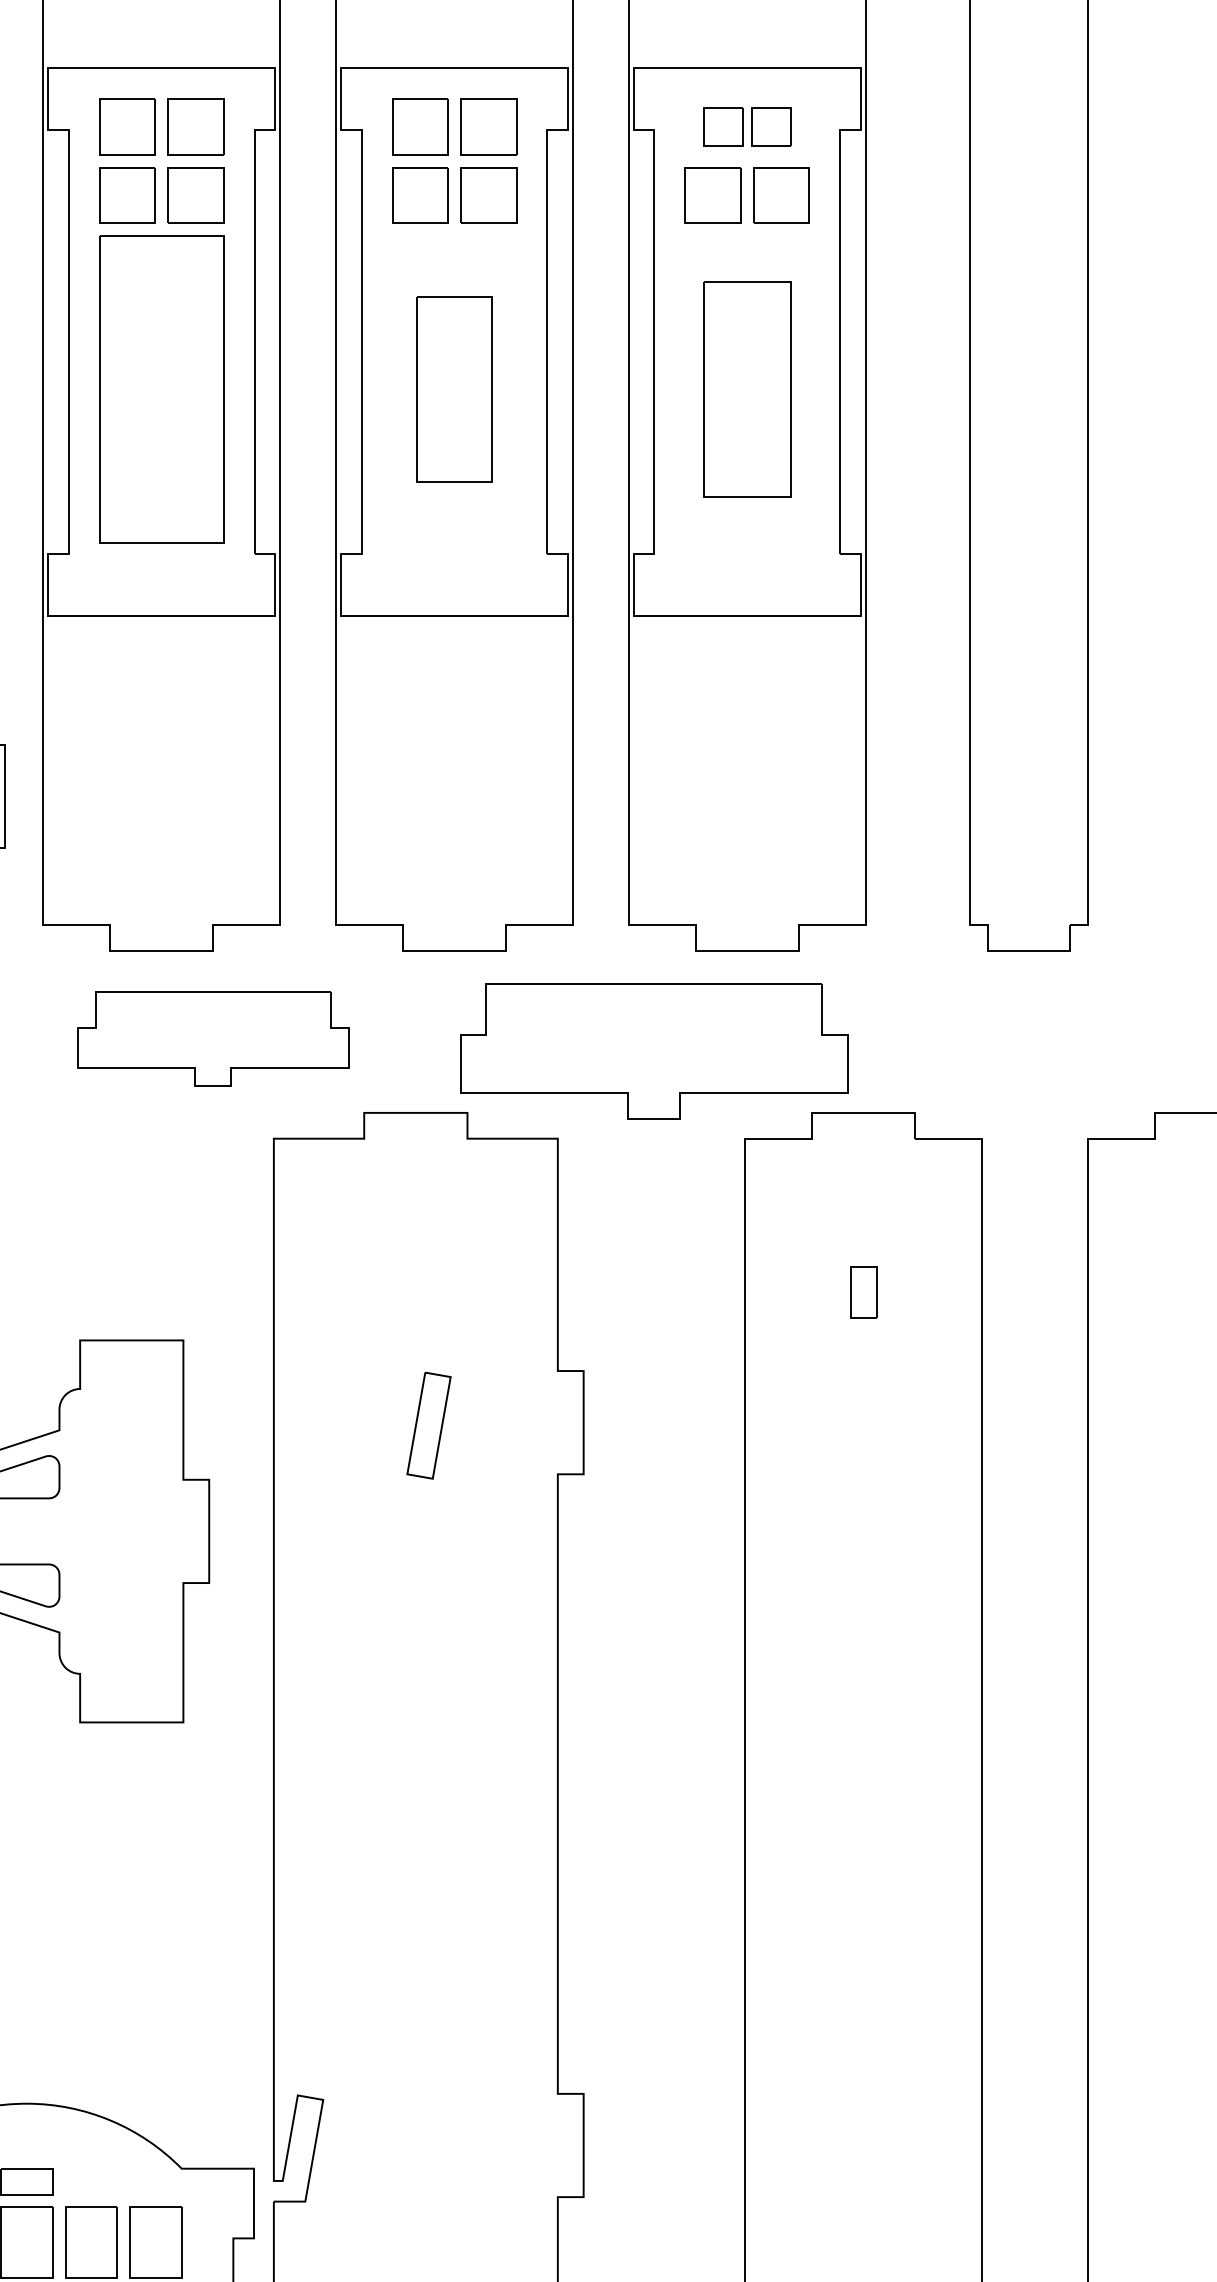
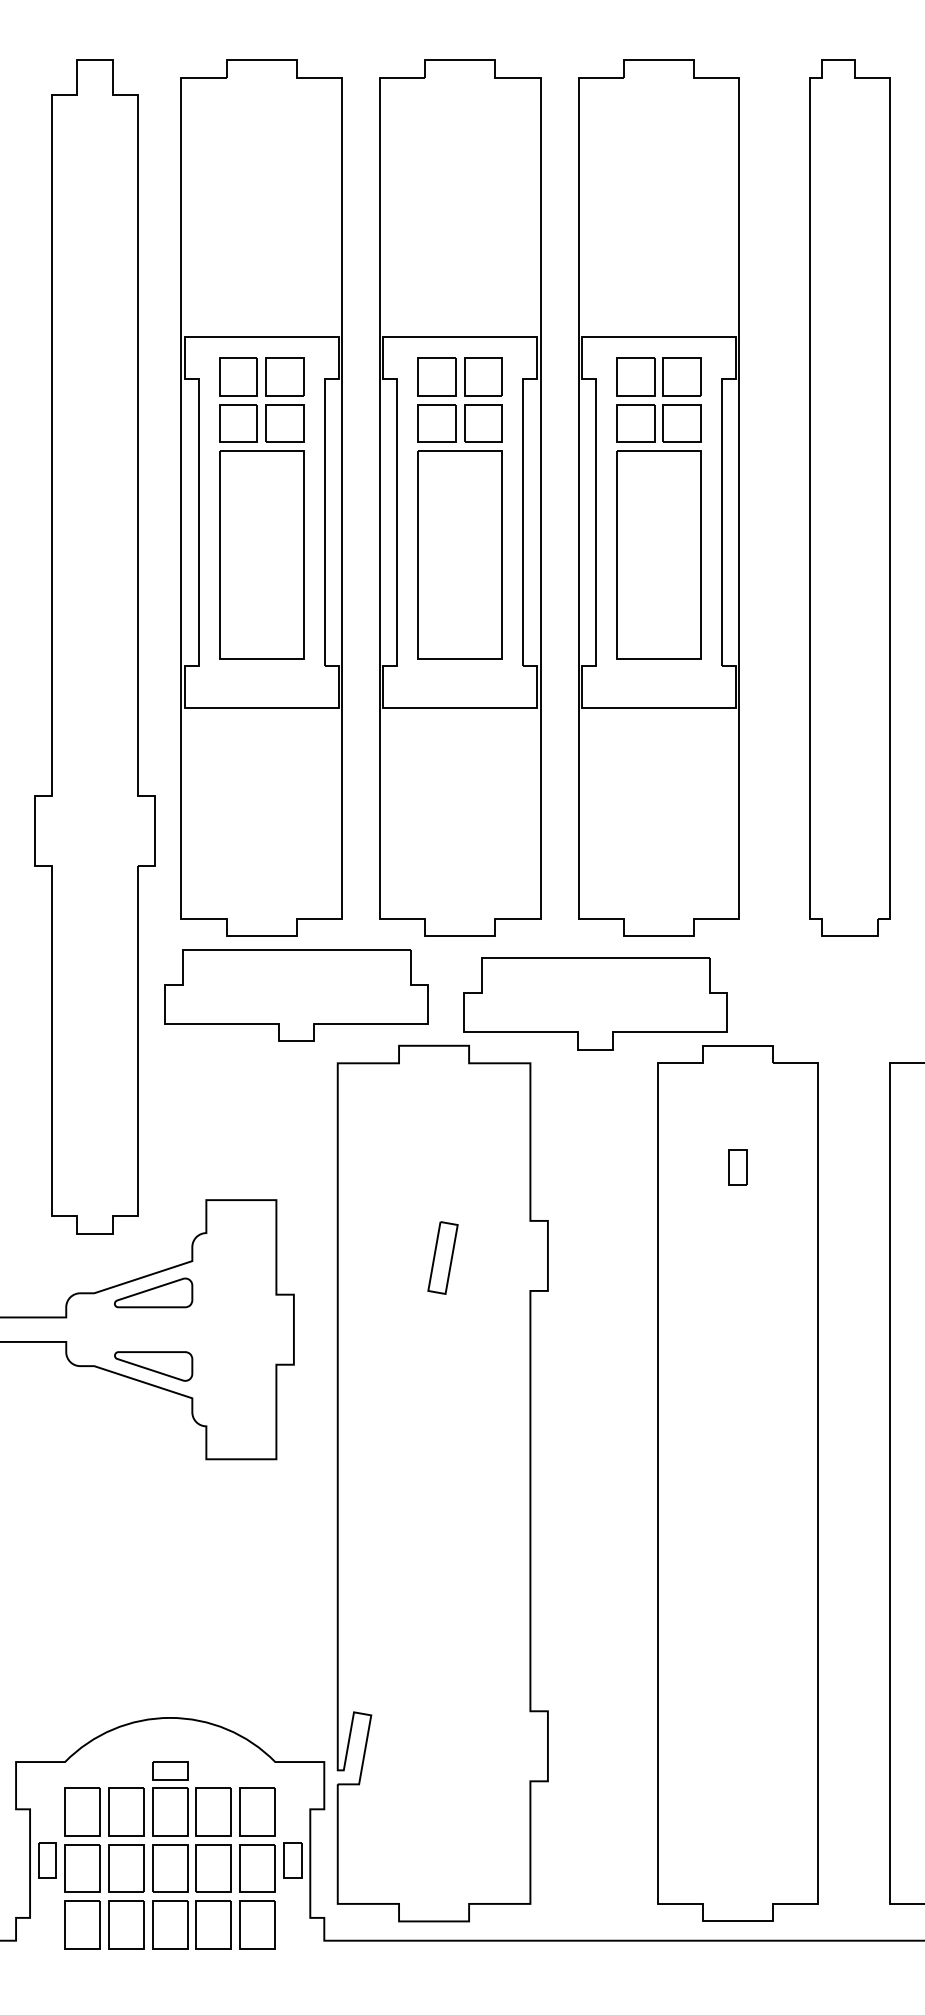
part: (746, 126) -> (658, 376), size x1.43
part: (453, 388) -> (459, 554), size x1.67
part: (746, 388) -> (658, 554), size x1.43
part: (213, 1038) -> (296, 995), size x1.43

